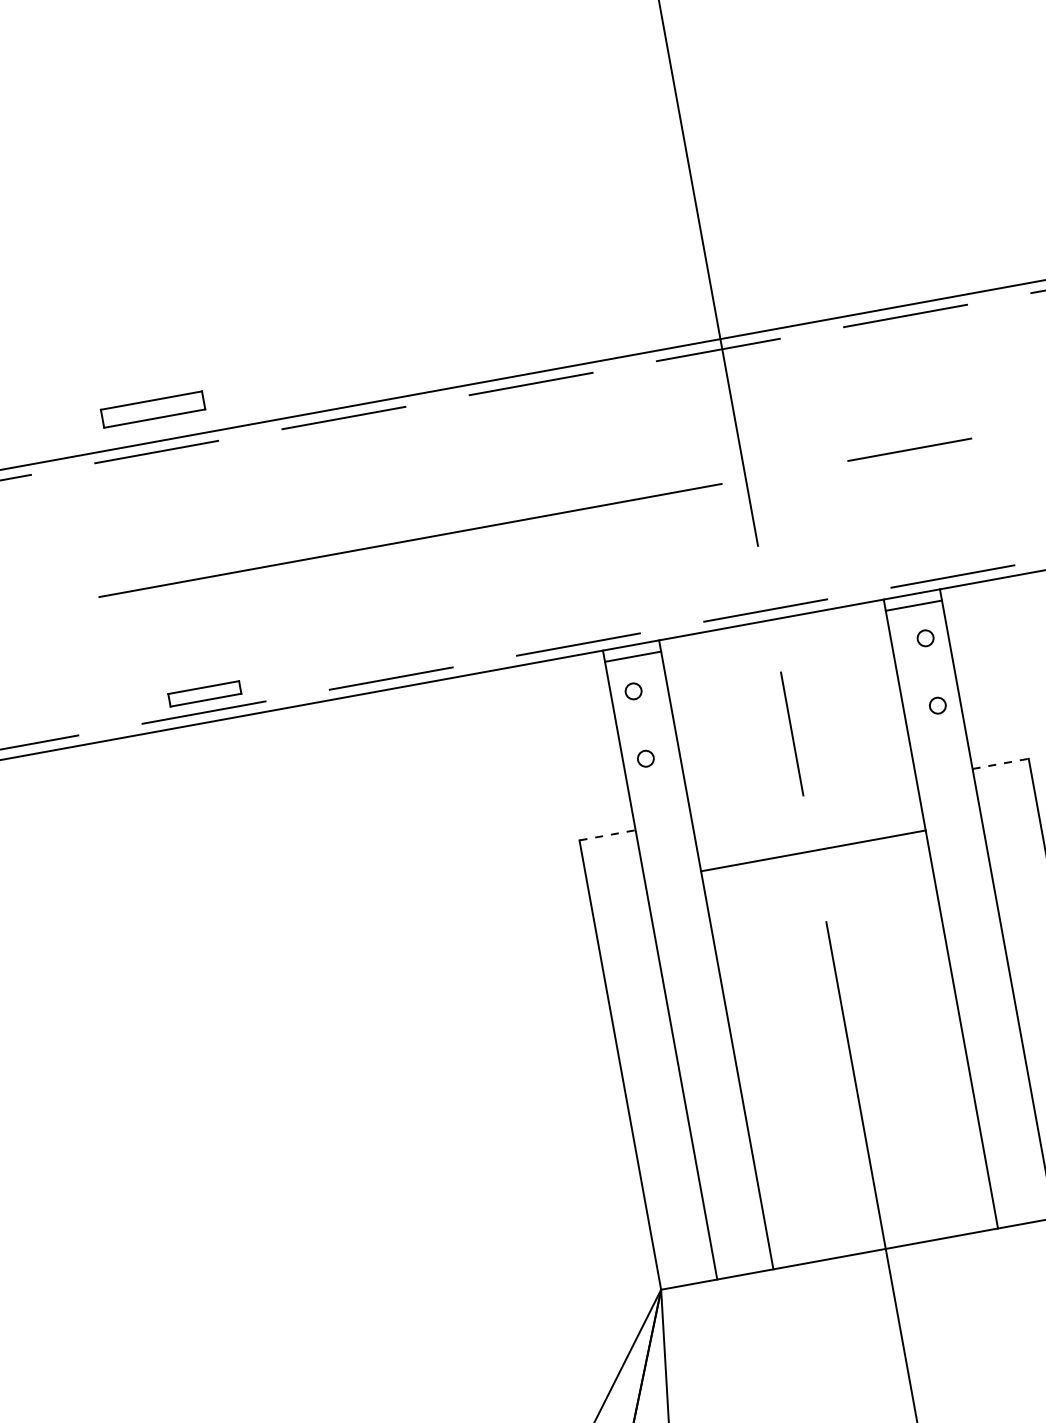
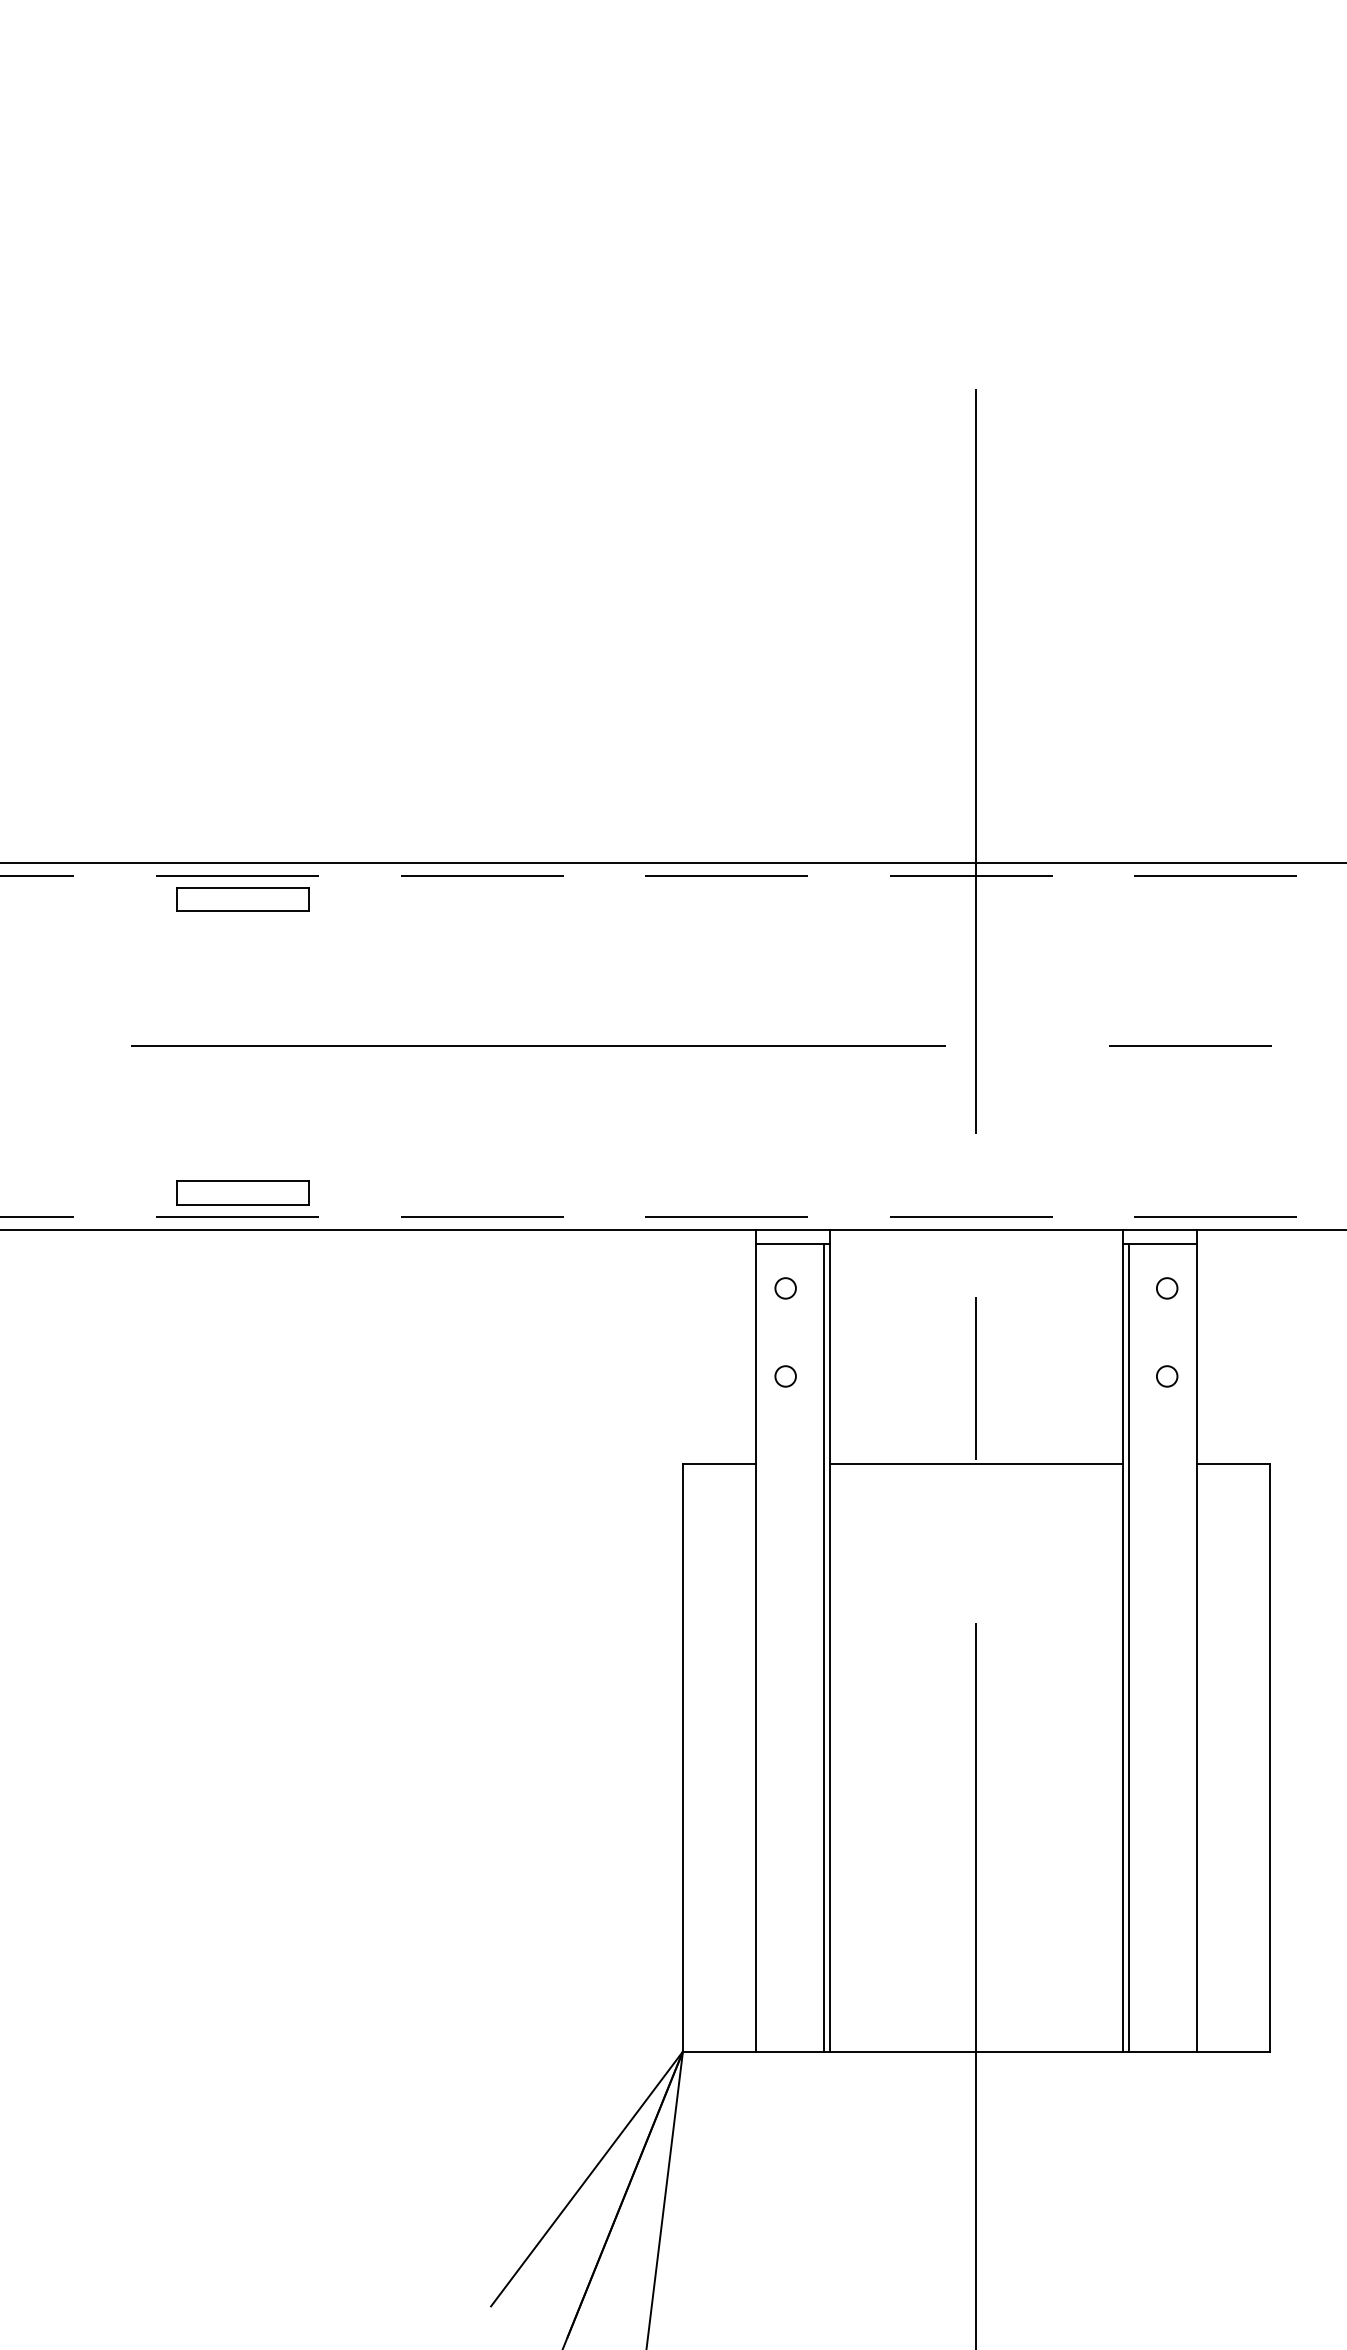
part: (152, 409) -> (242, 899), moved
part: (204, 693) -> (242, 1192), size x1.43
line: (1000, 763) -> (1233, 1464), dashed -> solid
line: (607, 835) -> (719, 1464), dashed -> solid
line: (813, 850) -> (976, 1464), moved
line: (946, 918) -> (1129, 1647), added
line: (712, 960) -> (823, 1647), added

